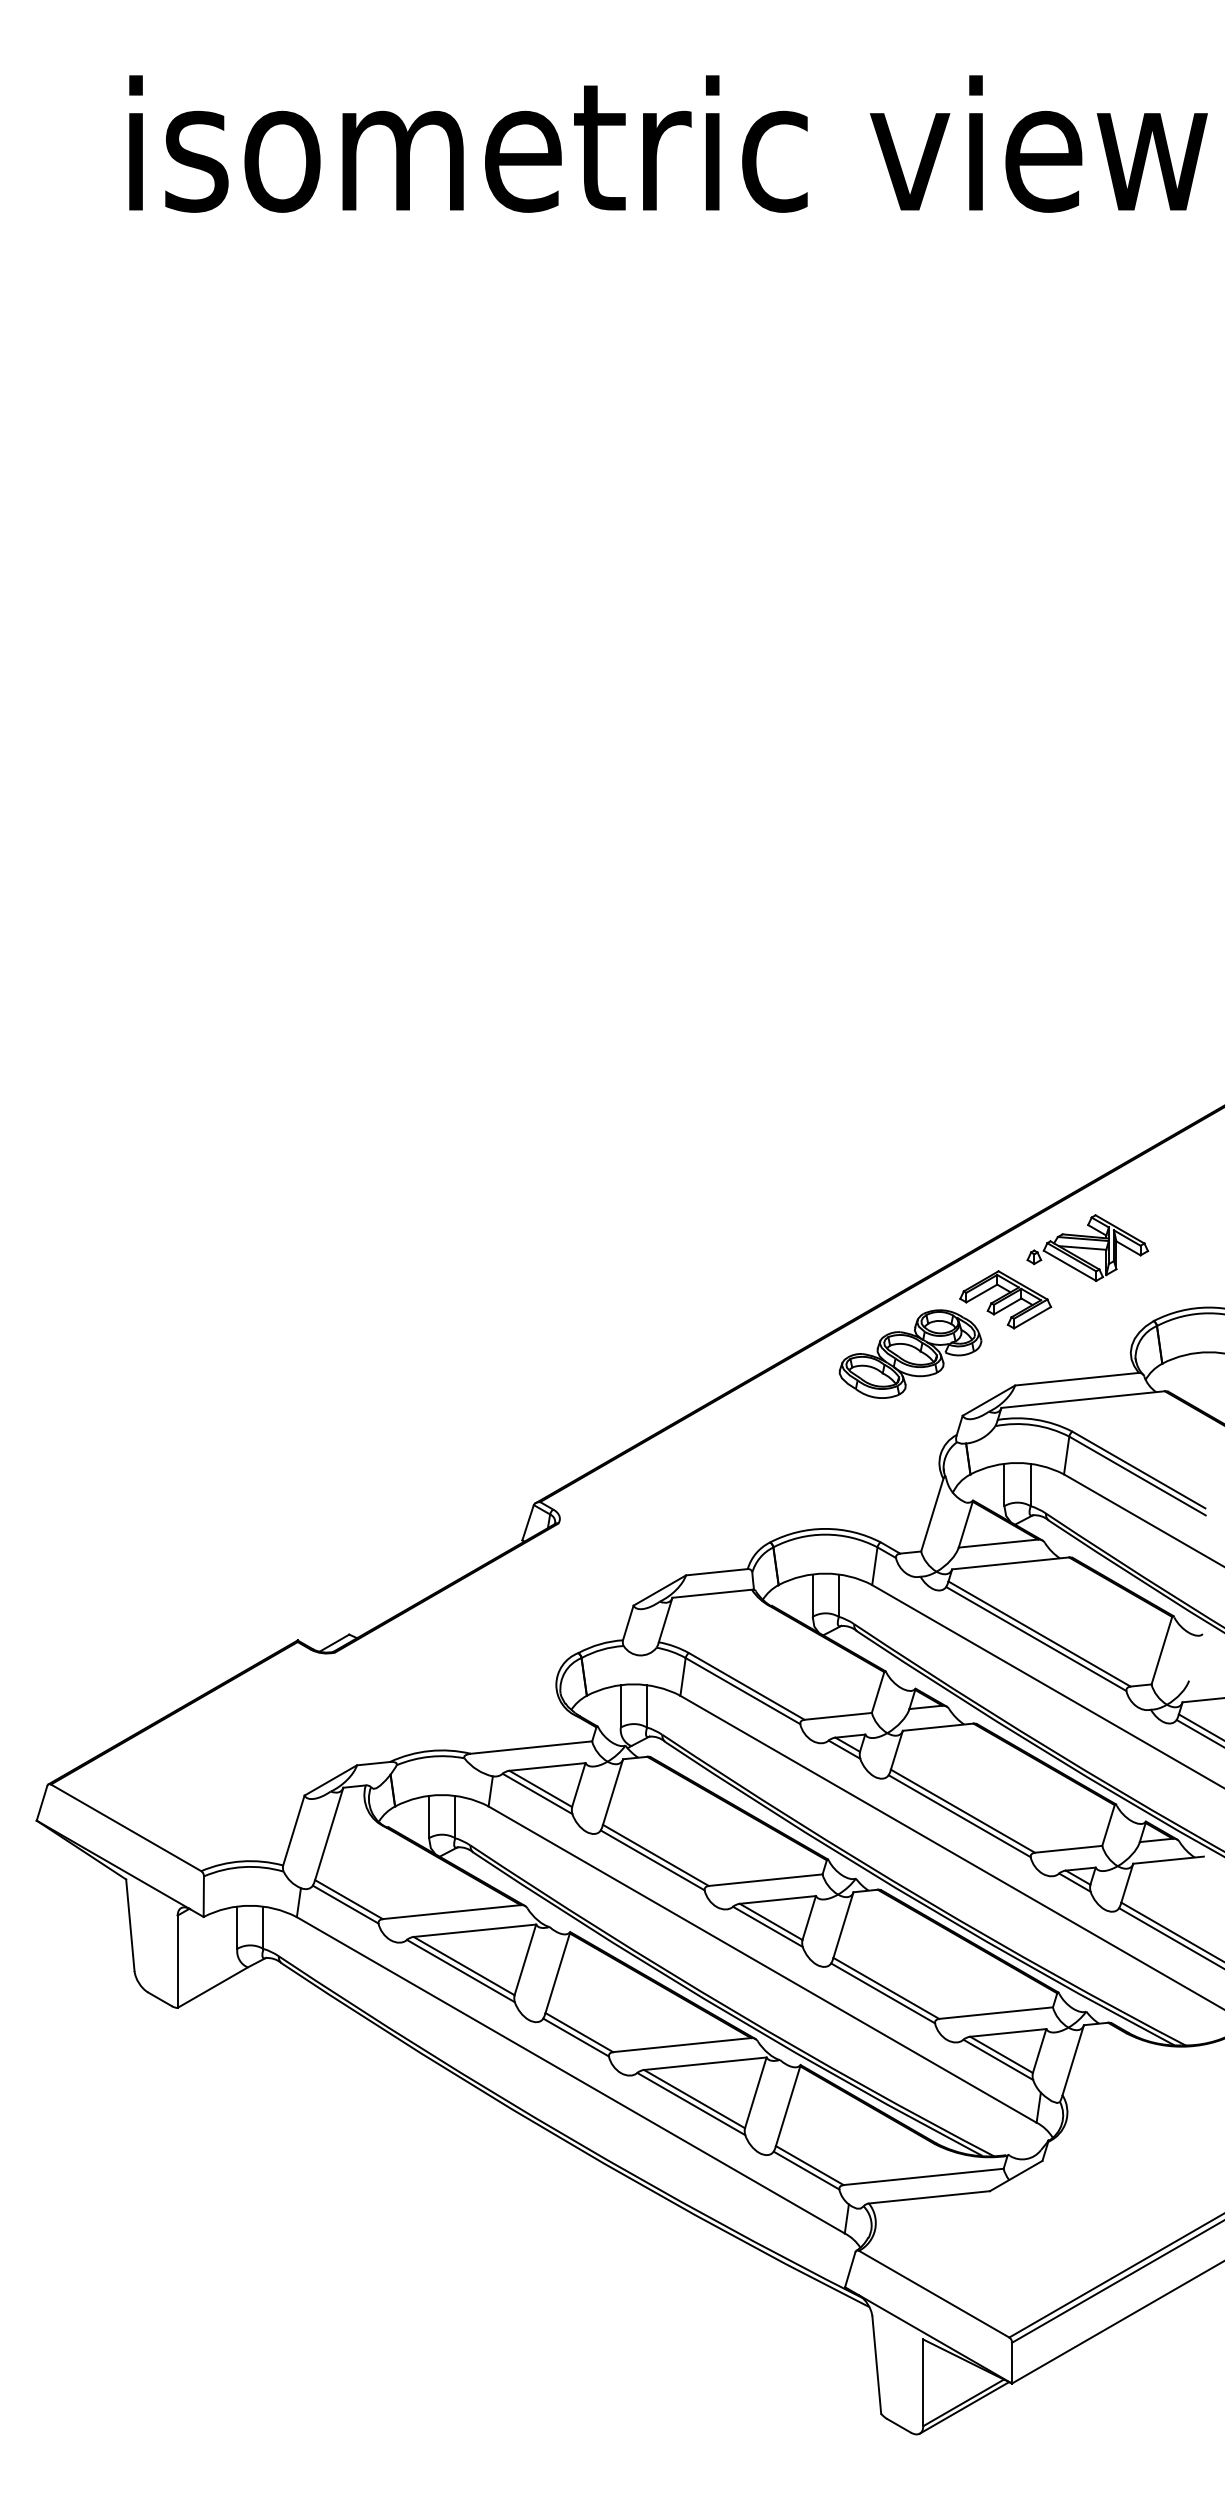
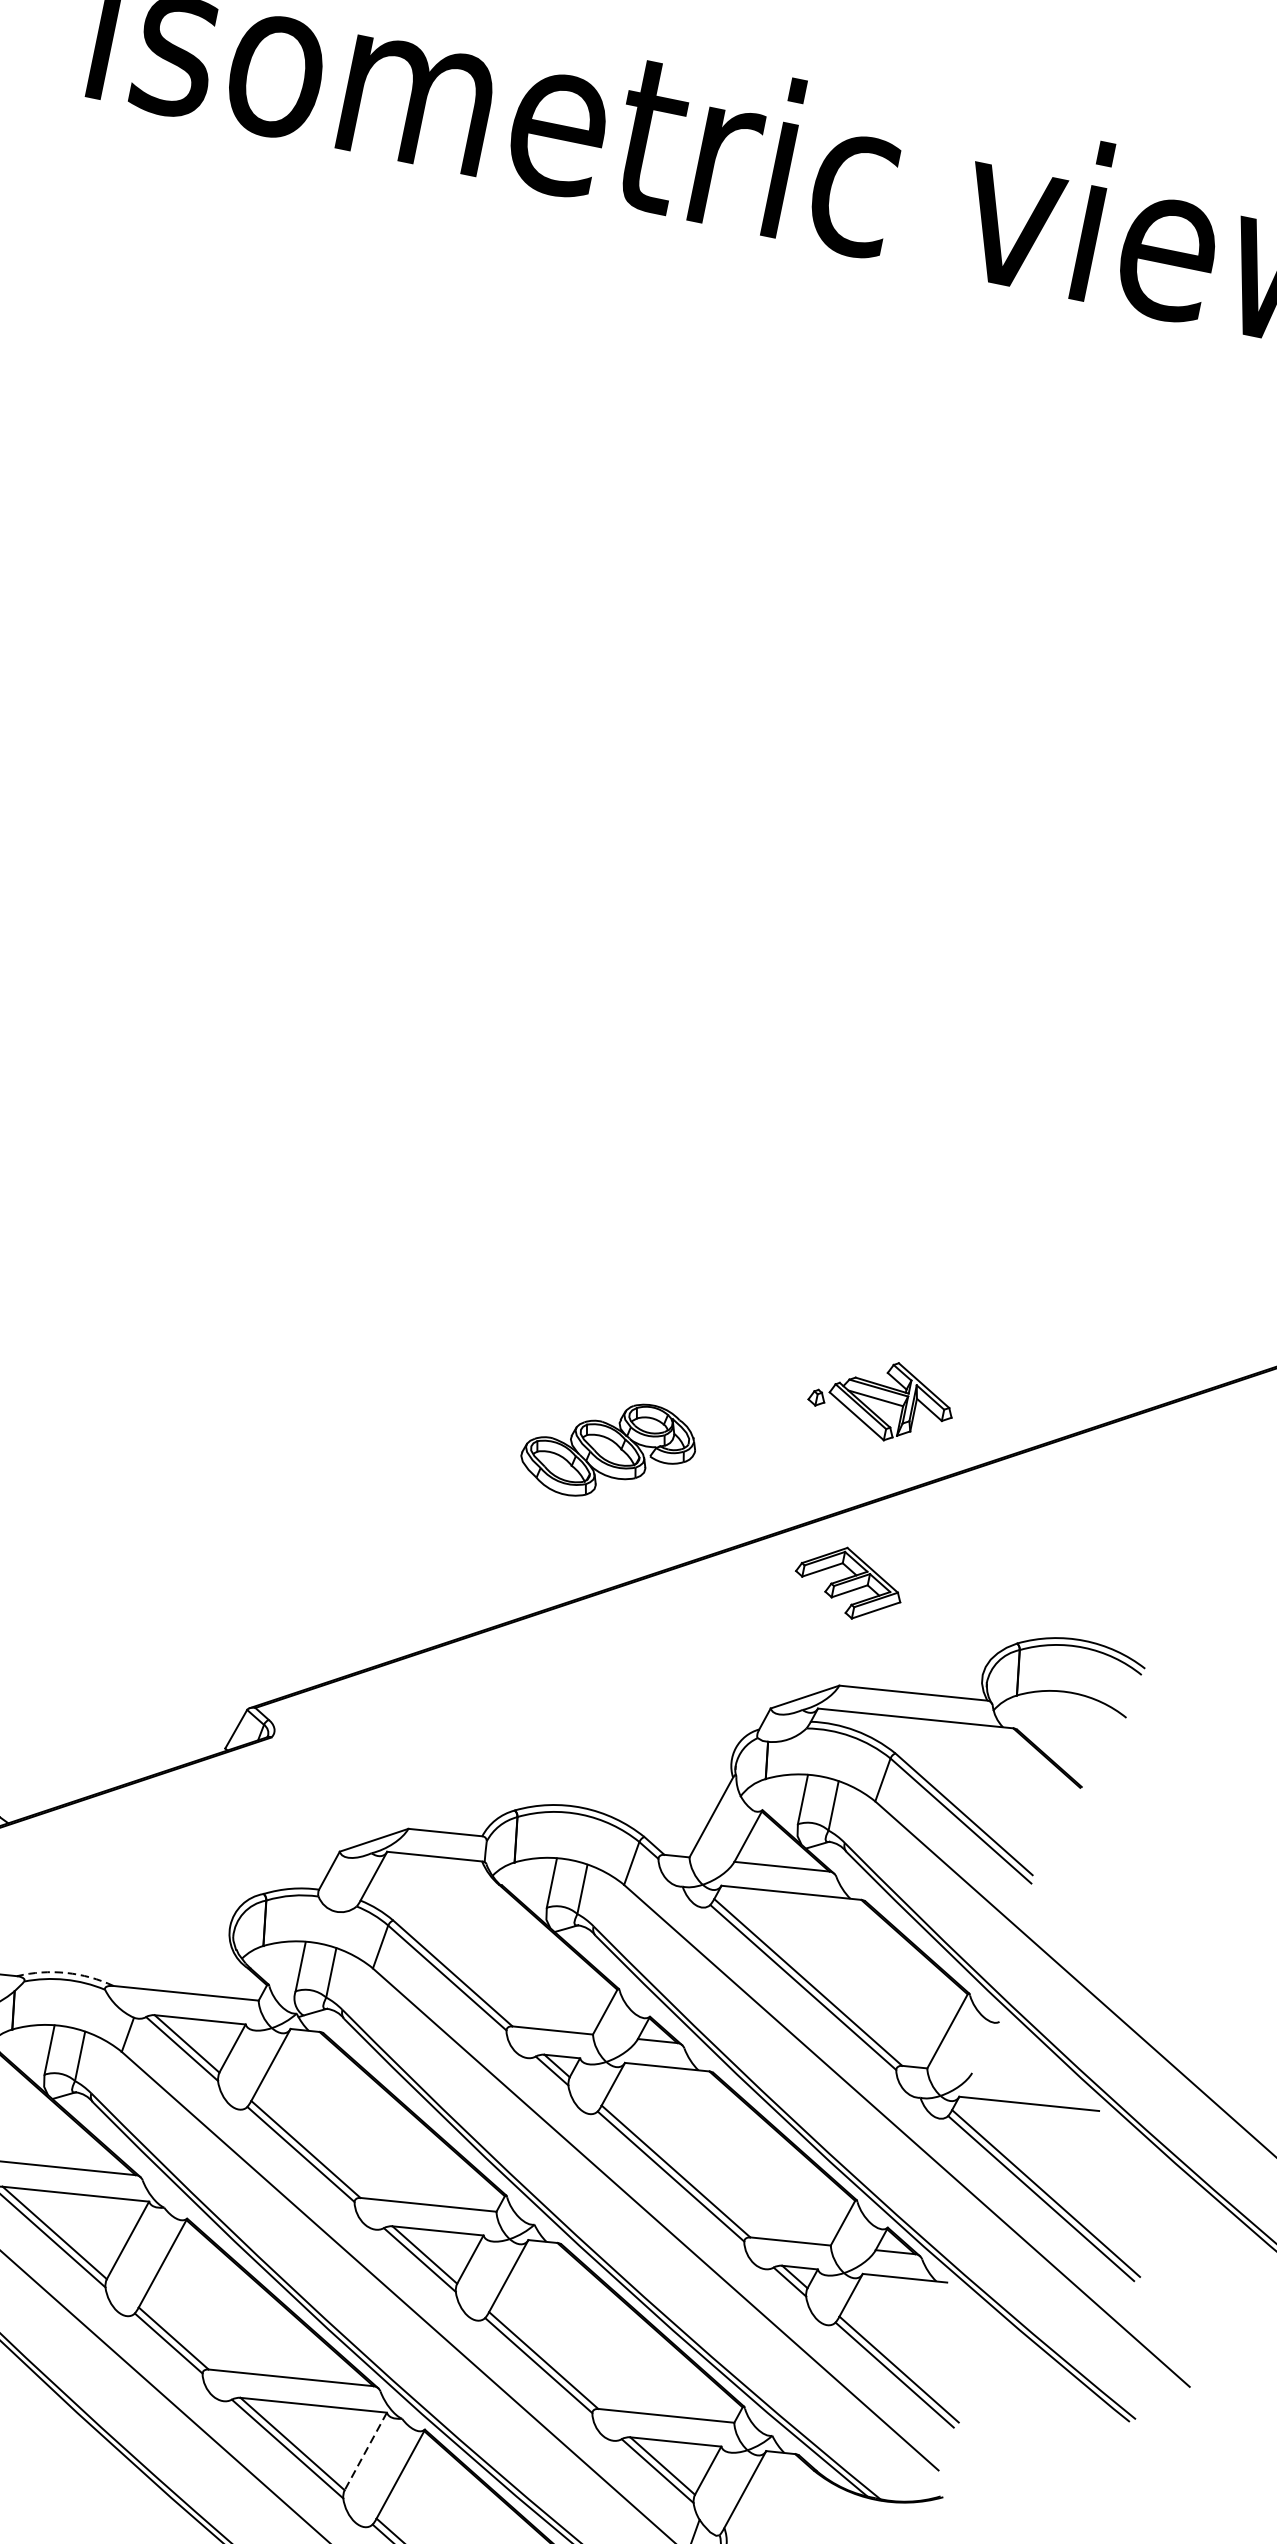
part: (1087, 1247) -> (881, 1399), moved
part: (910, 1353) -> (608, 1449), moved
arc: (429, 1751) -> (65, 1973), solid -> dashed
line: (755, 2092) -> (365, 2450), solid -> dashed

